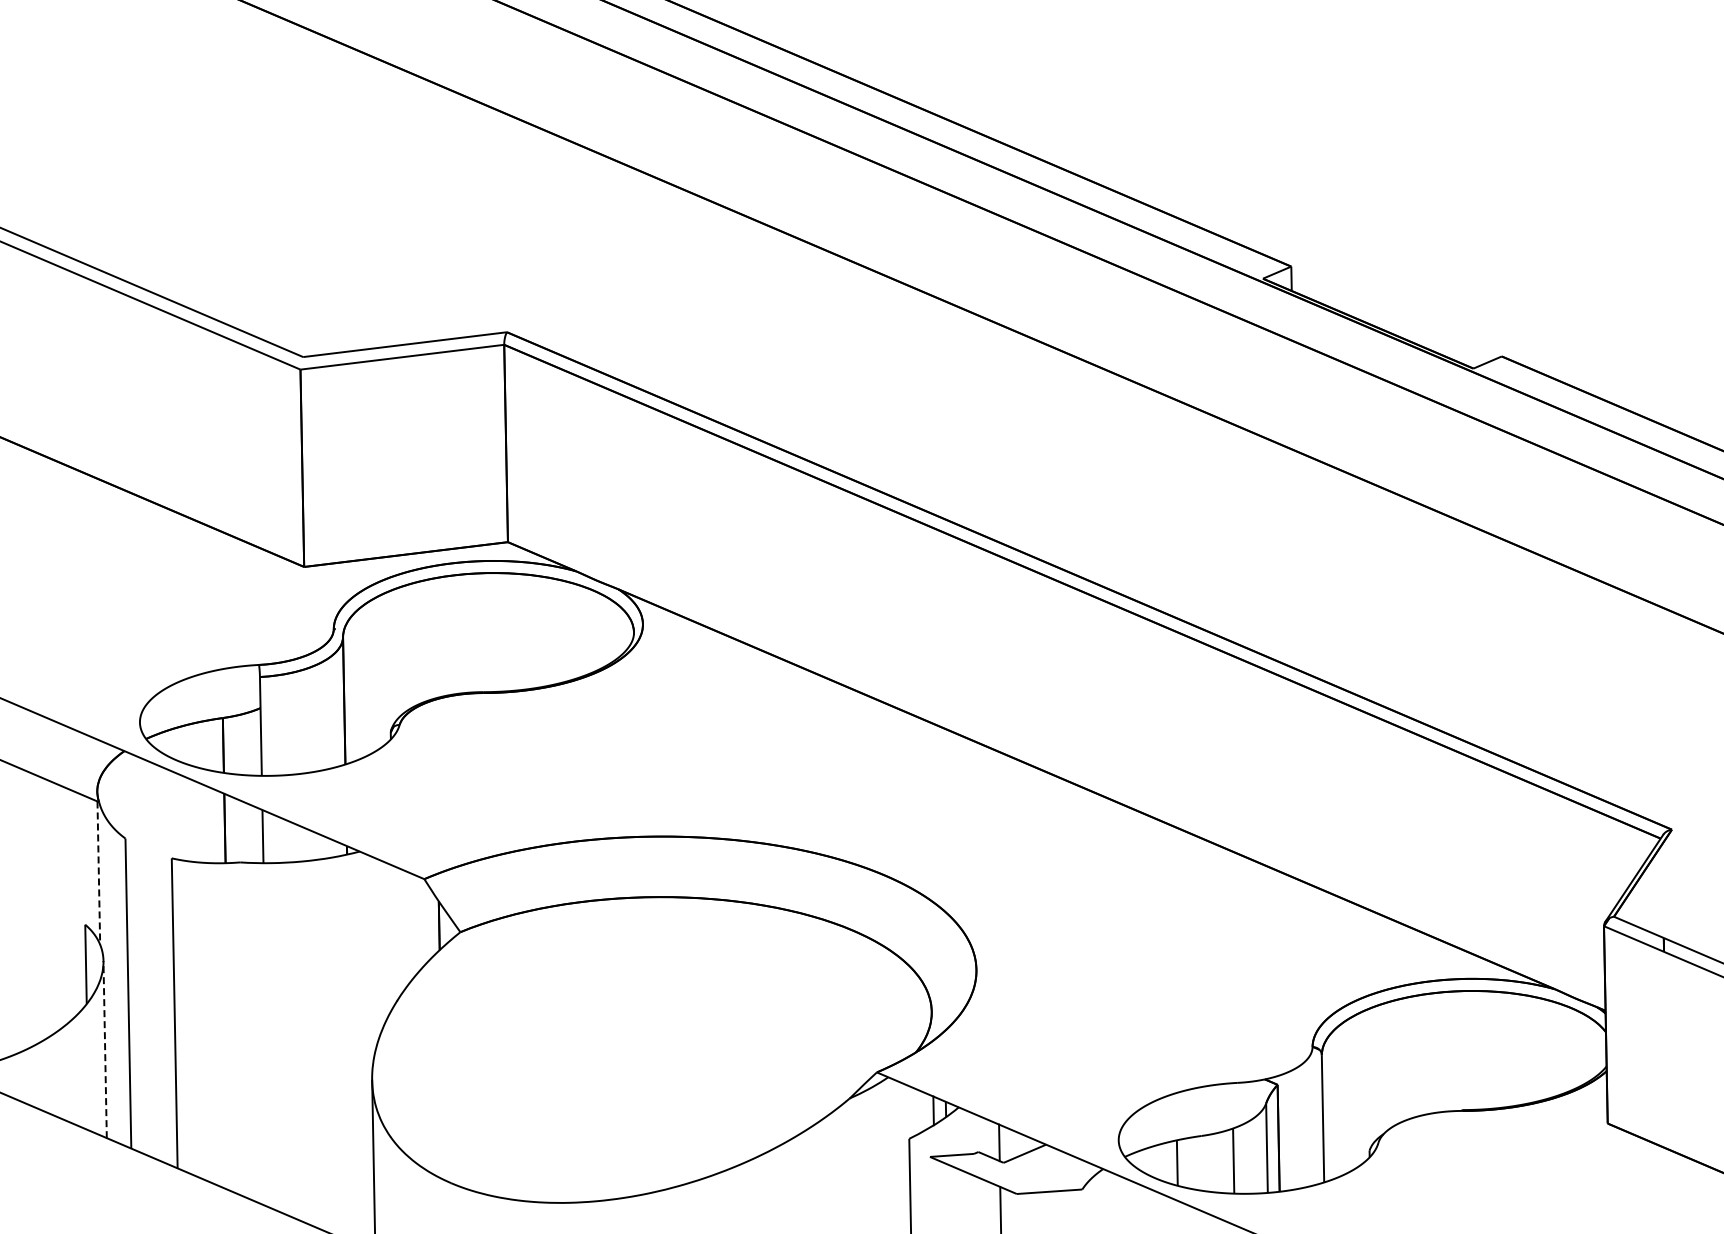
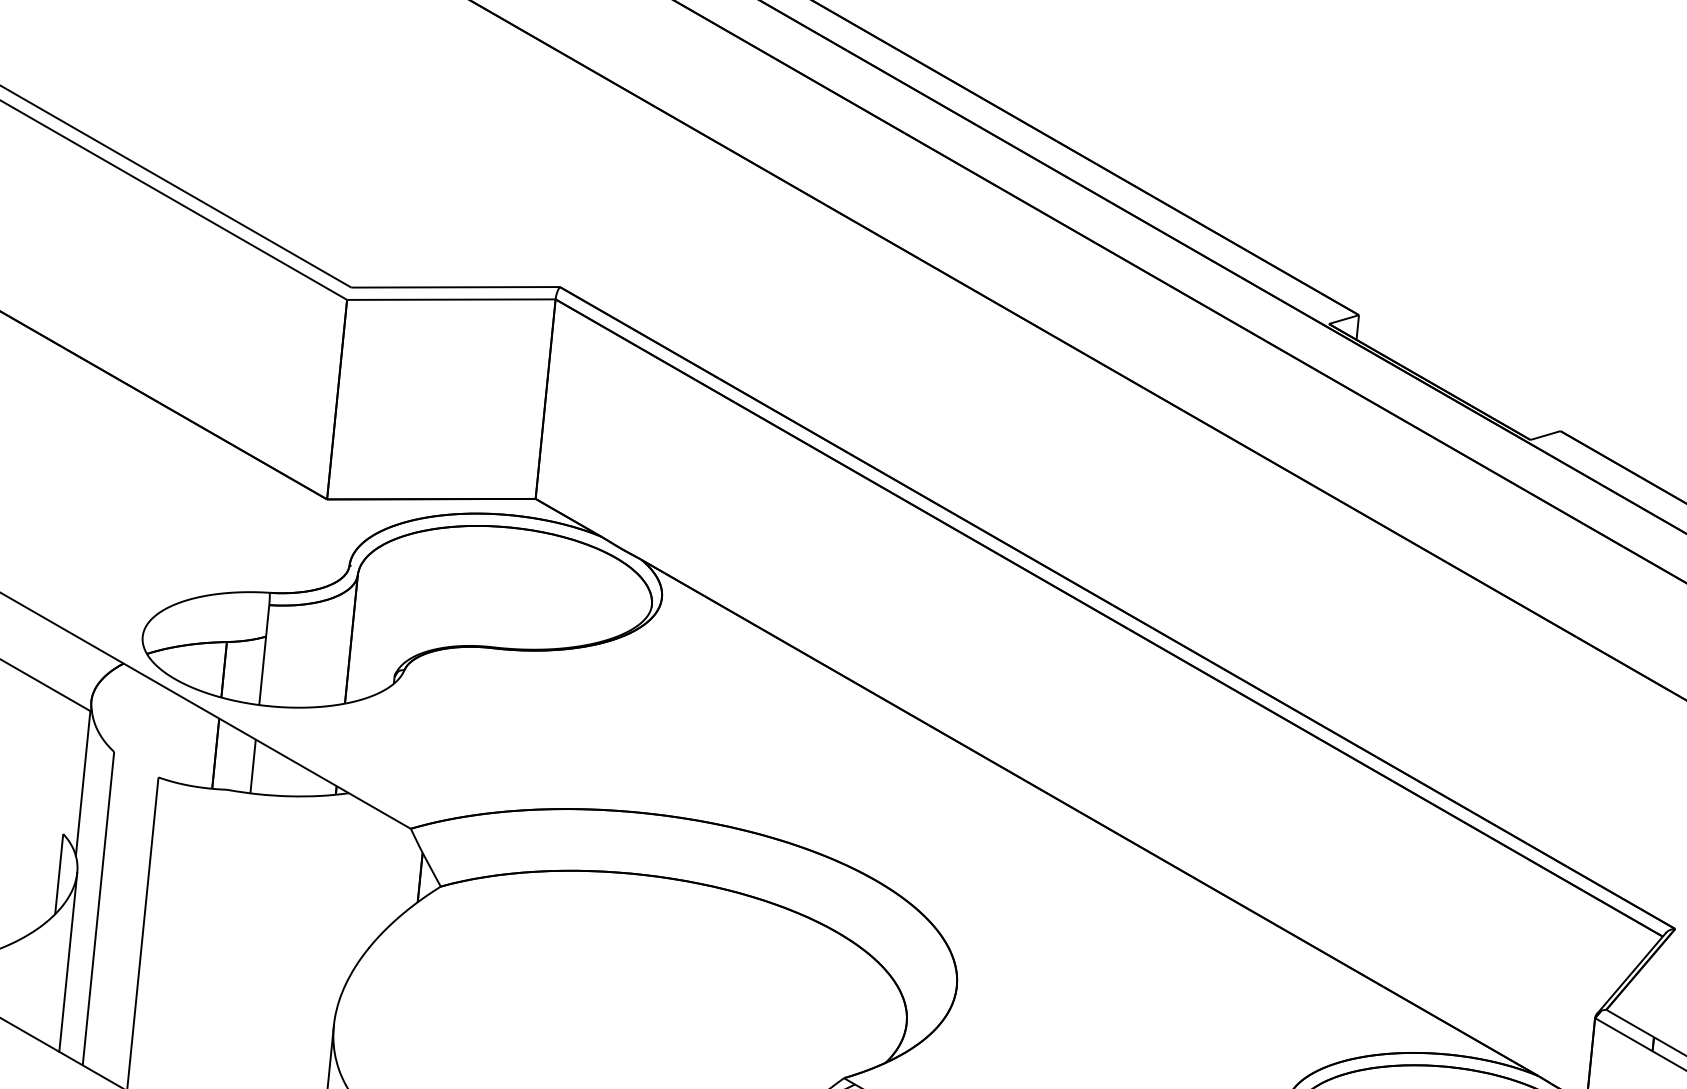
line: (98, 873) -> (82, 783), dashed -> solid
line: (105, 1049) -> (68, 962), dashed -> solid

